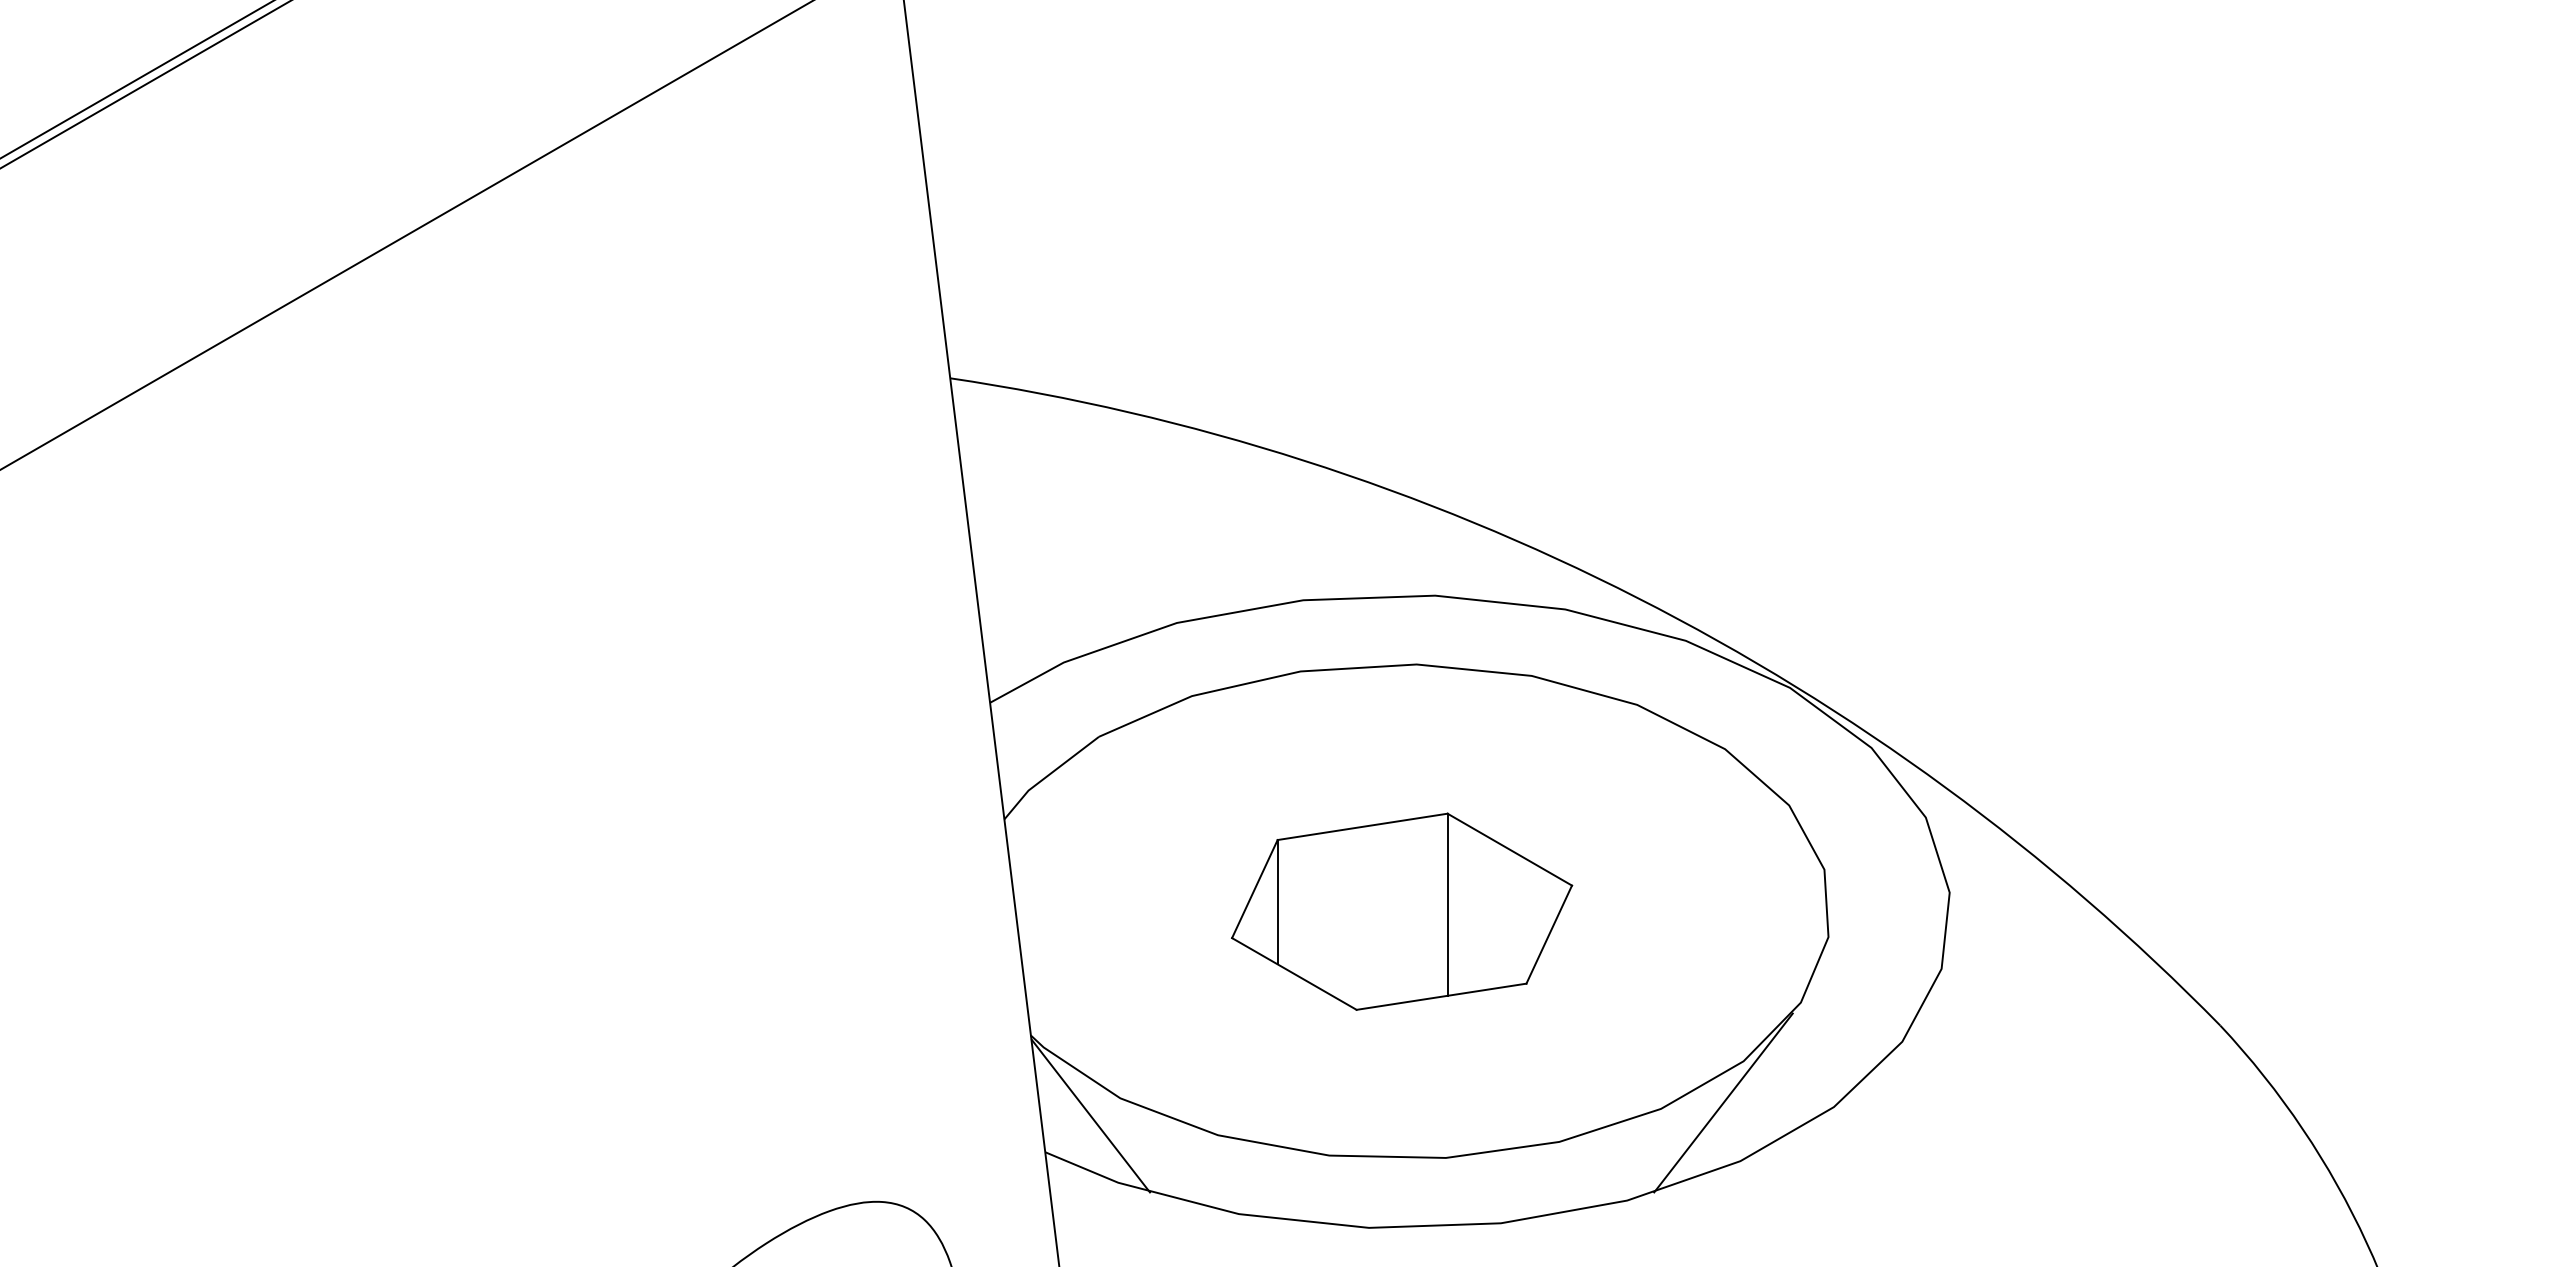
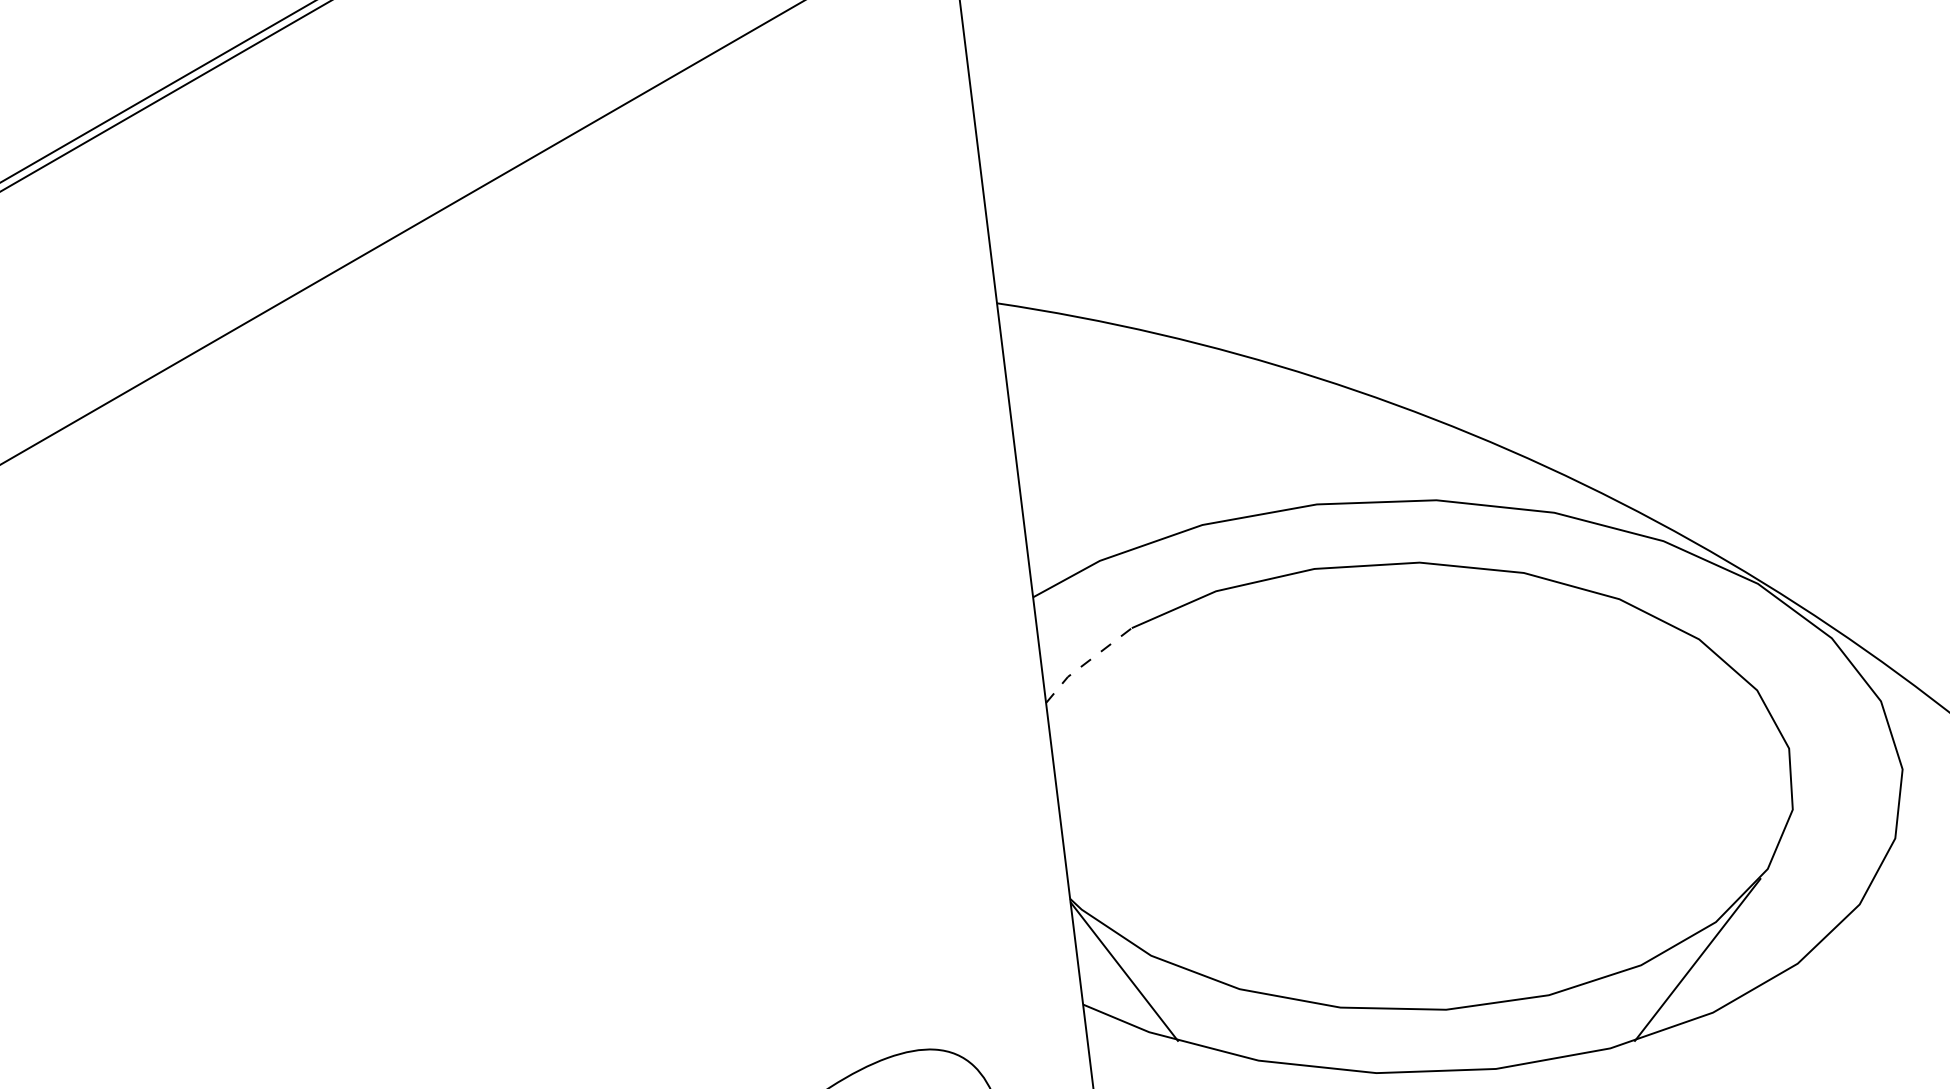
line: (1048, 775) -> (1086, 663), solid -> dashed
part: (1402, 911) -> (1406, 786), removed

